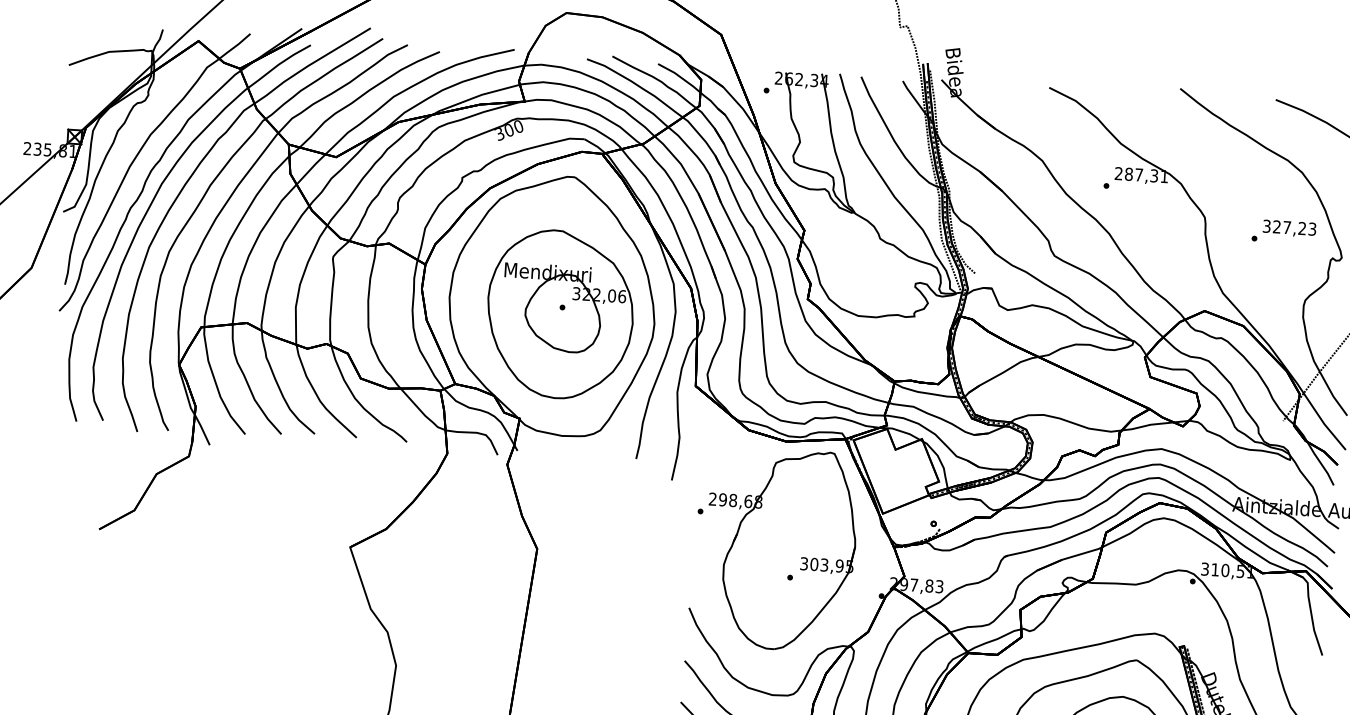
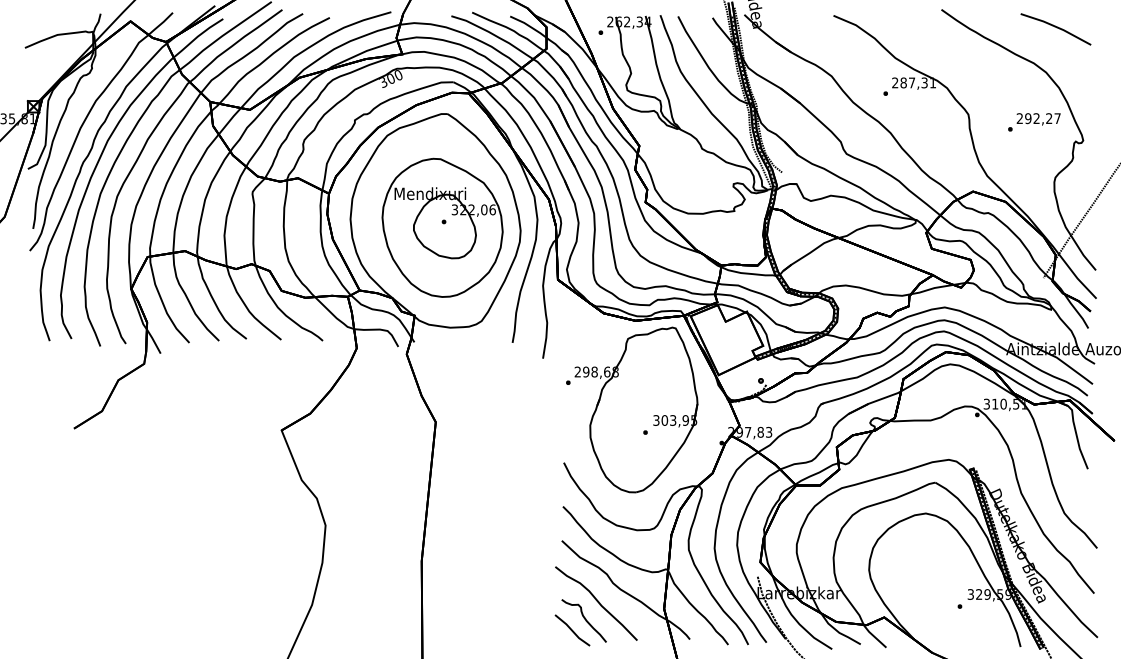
text: (1289, 227) -> (1038, 118), 327,23 -> 292,27

